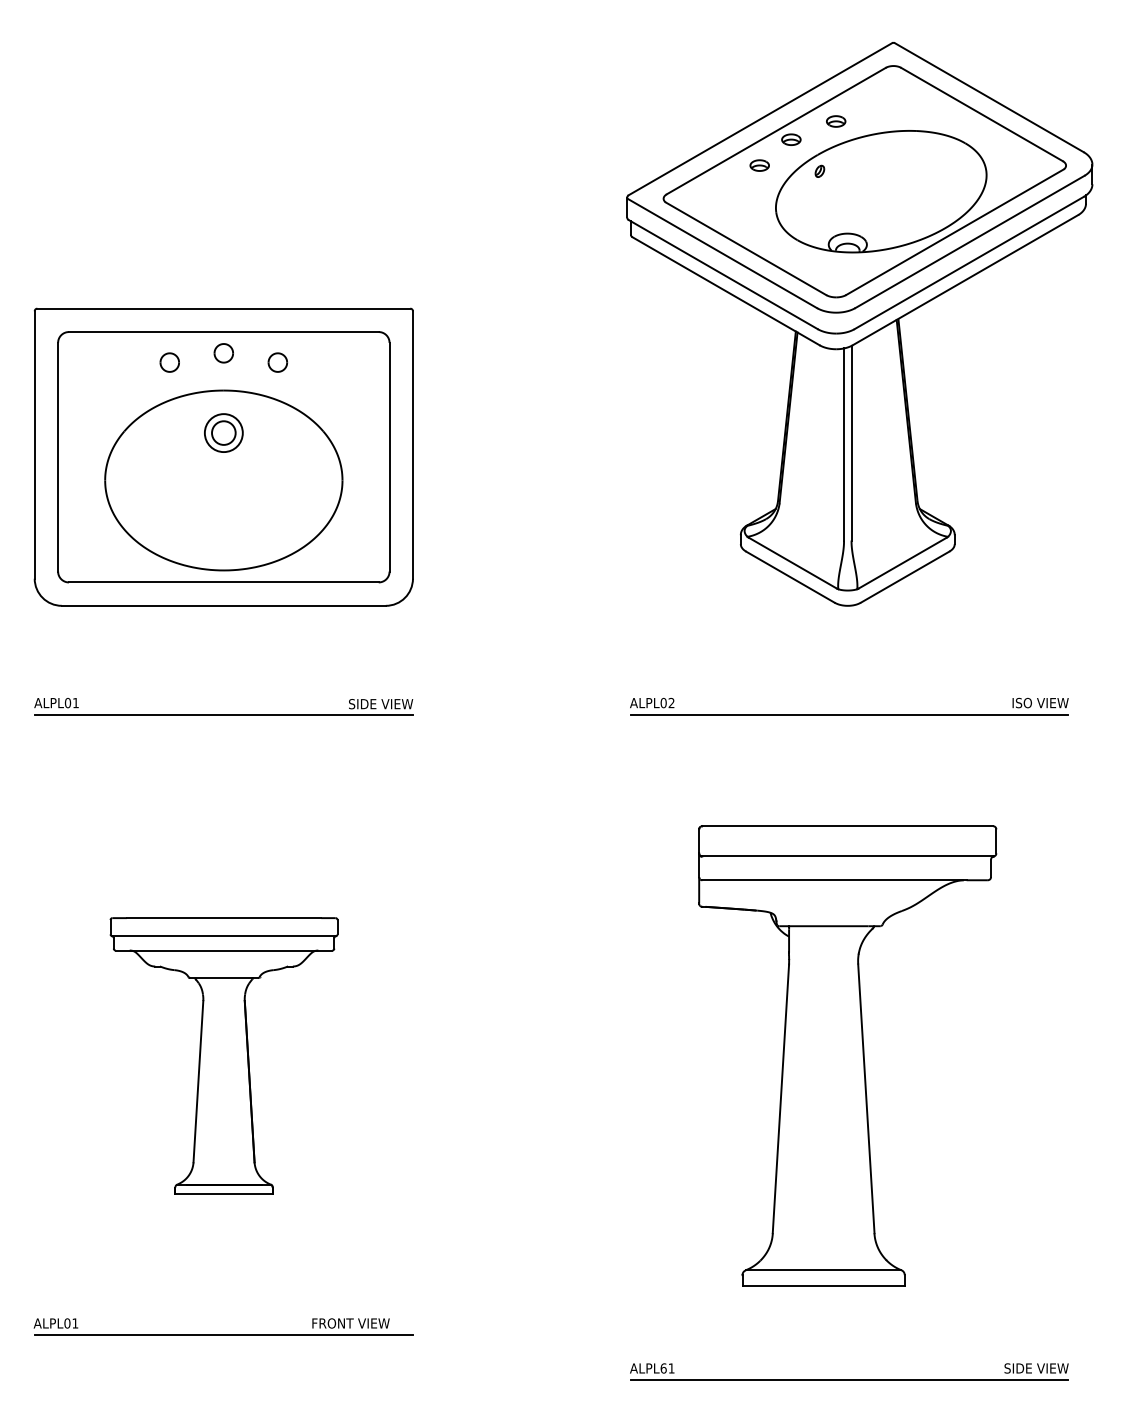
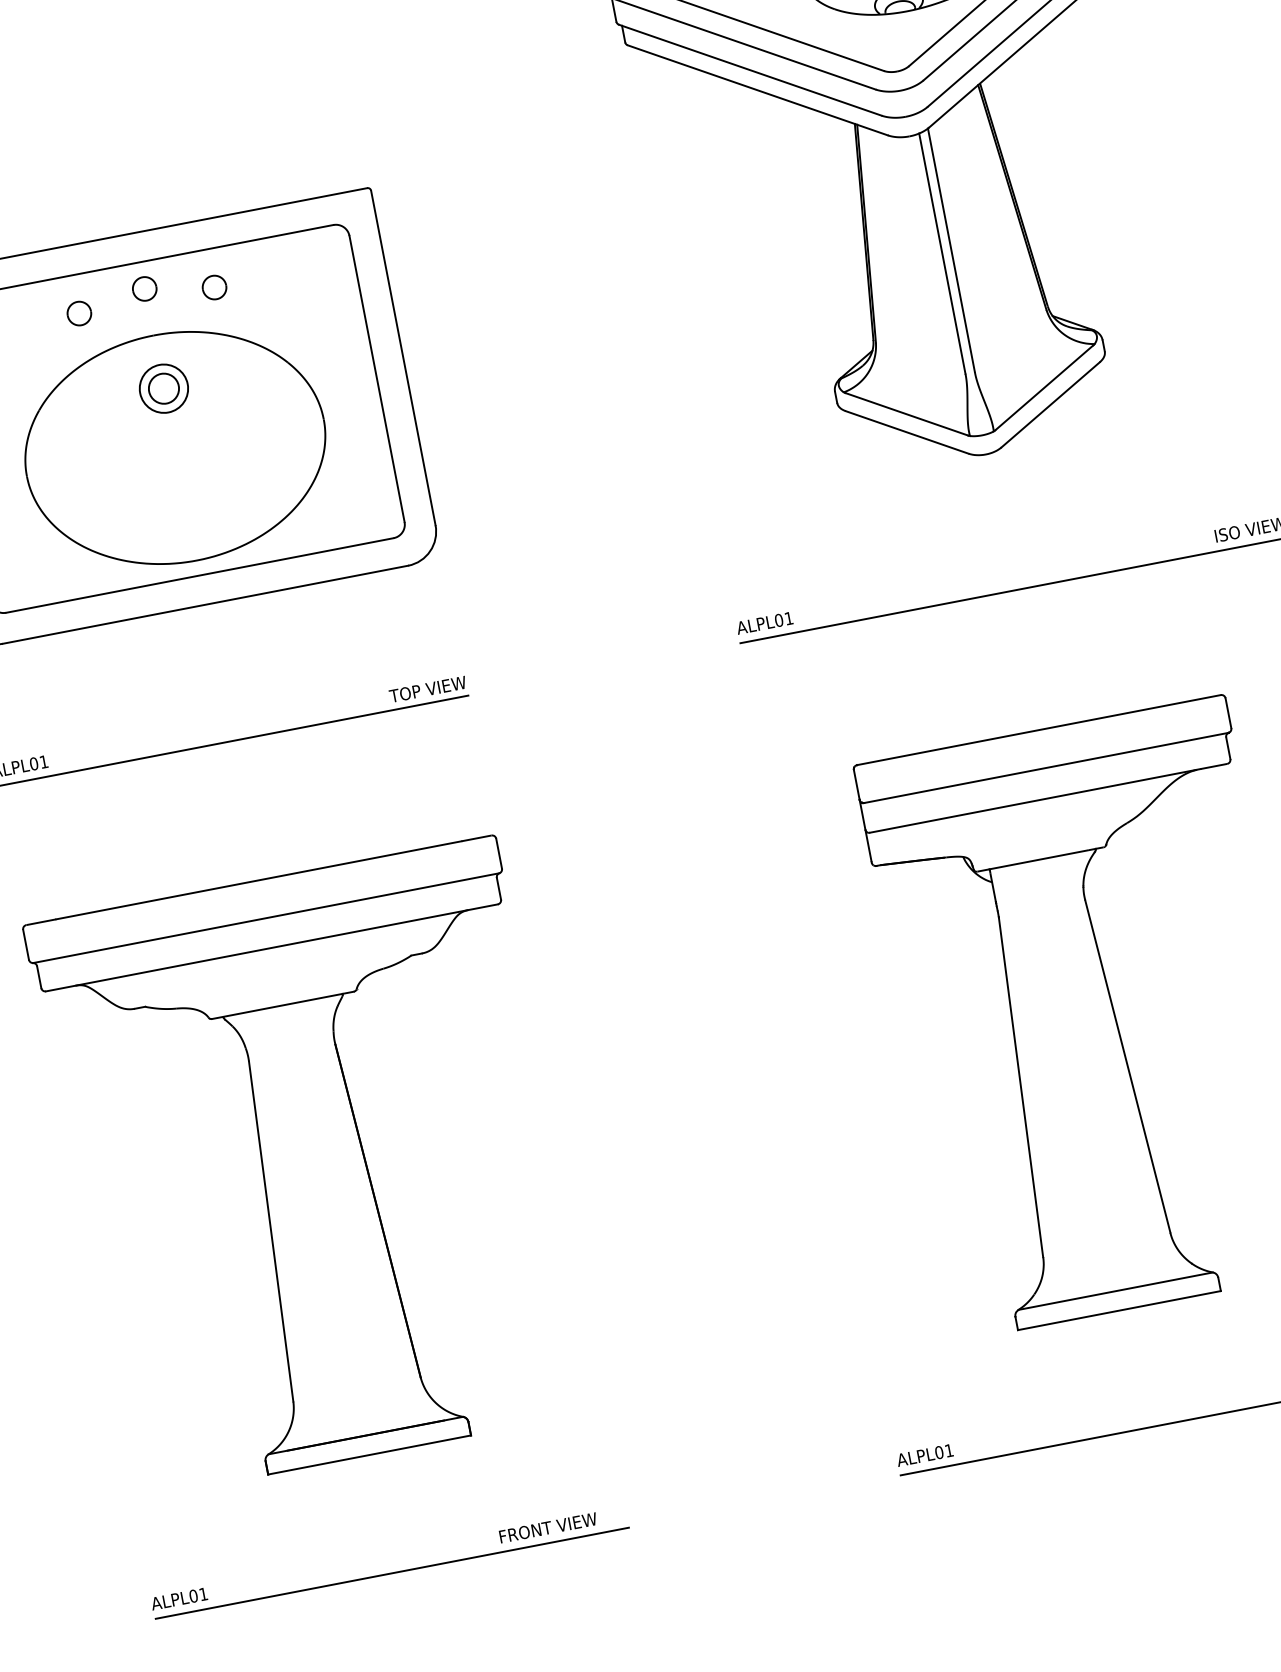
text: (671, 702) -> (788, 617), ALPL02 -> ALPL01
text: (362, 704) -> (402, 694), SIDE VIEW -> TOP VIEW
part: (223, 1055) -> (313, 1167), size x1.67
part: (223, 1334) -> (391, 1572), moved
text: (663, 1368) -> (939, 1452), ALPL61 -> ALPL01

